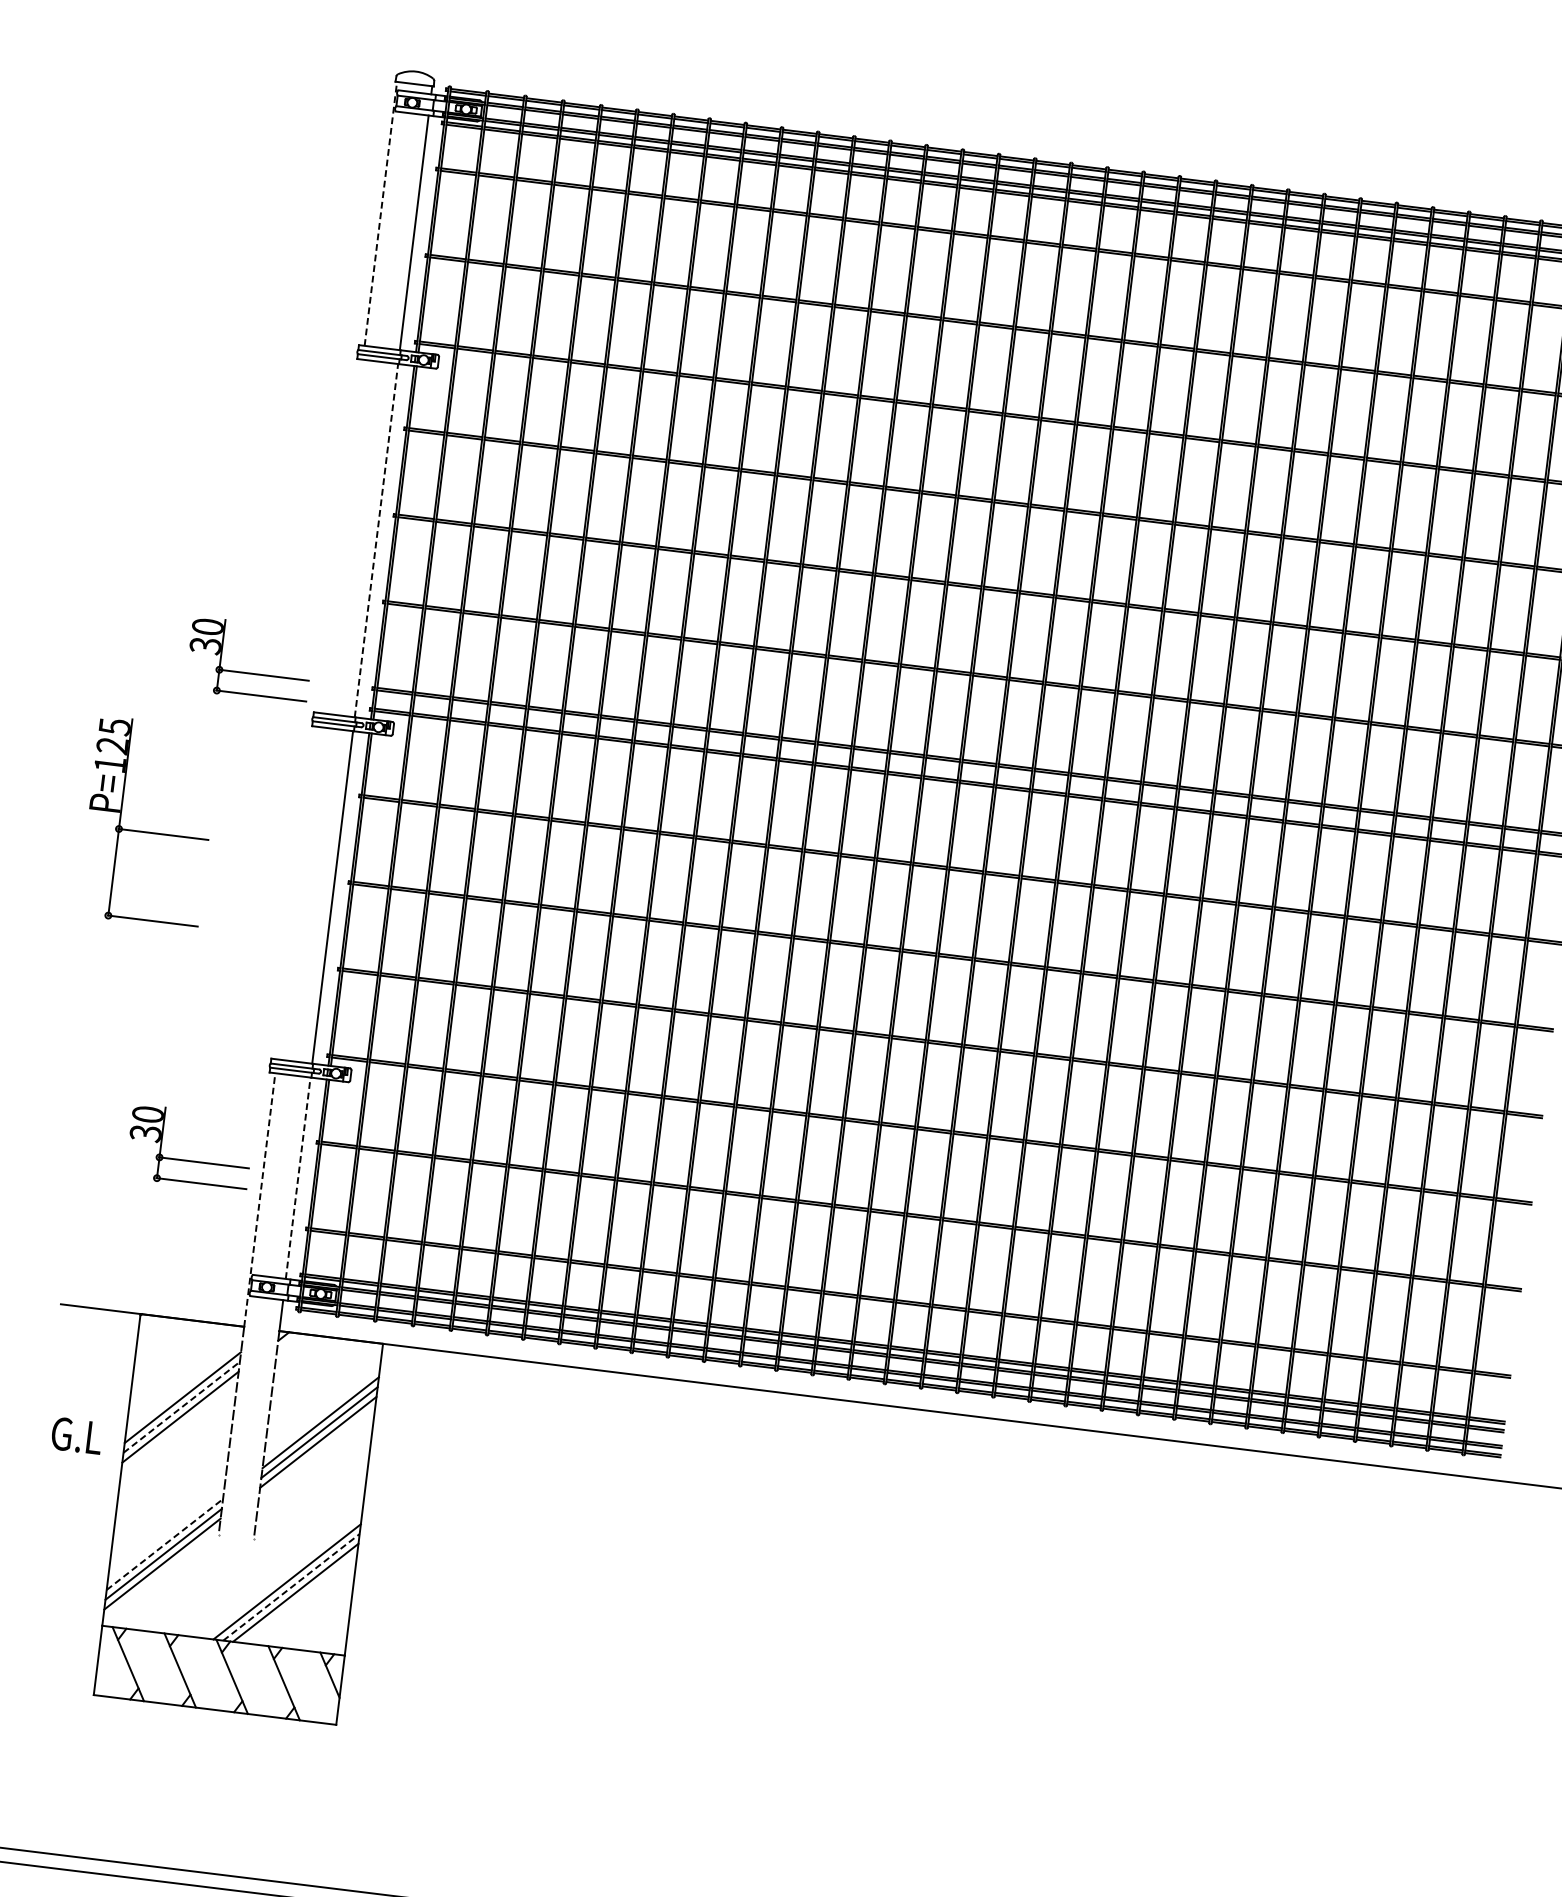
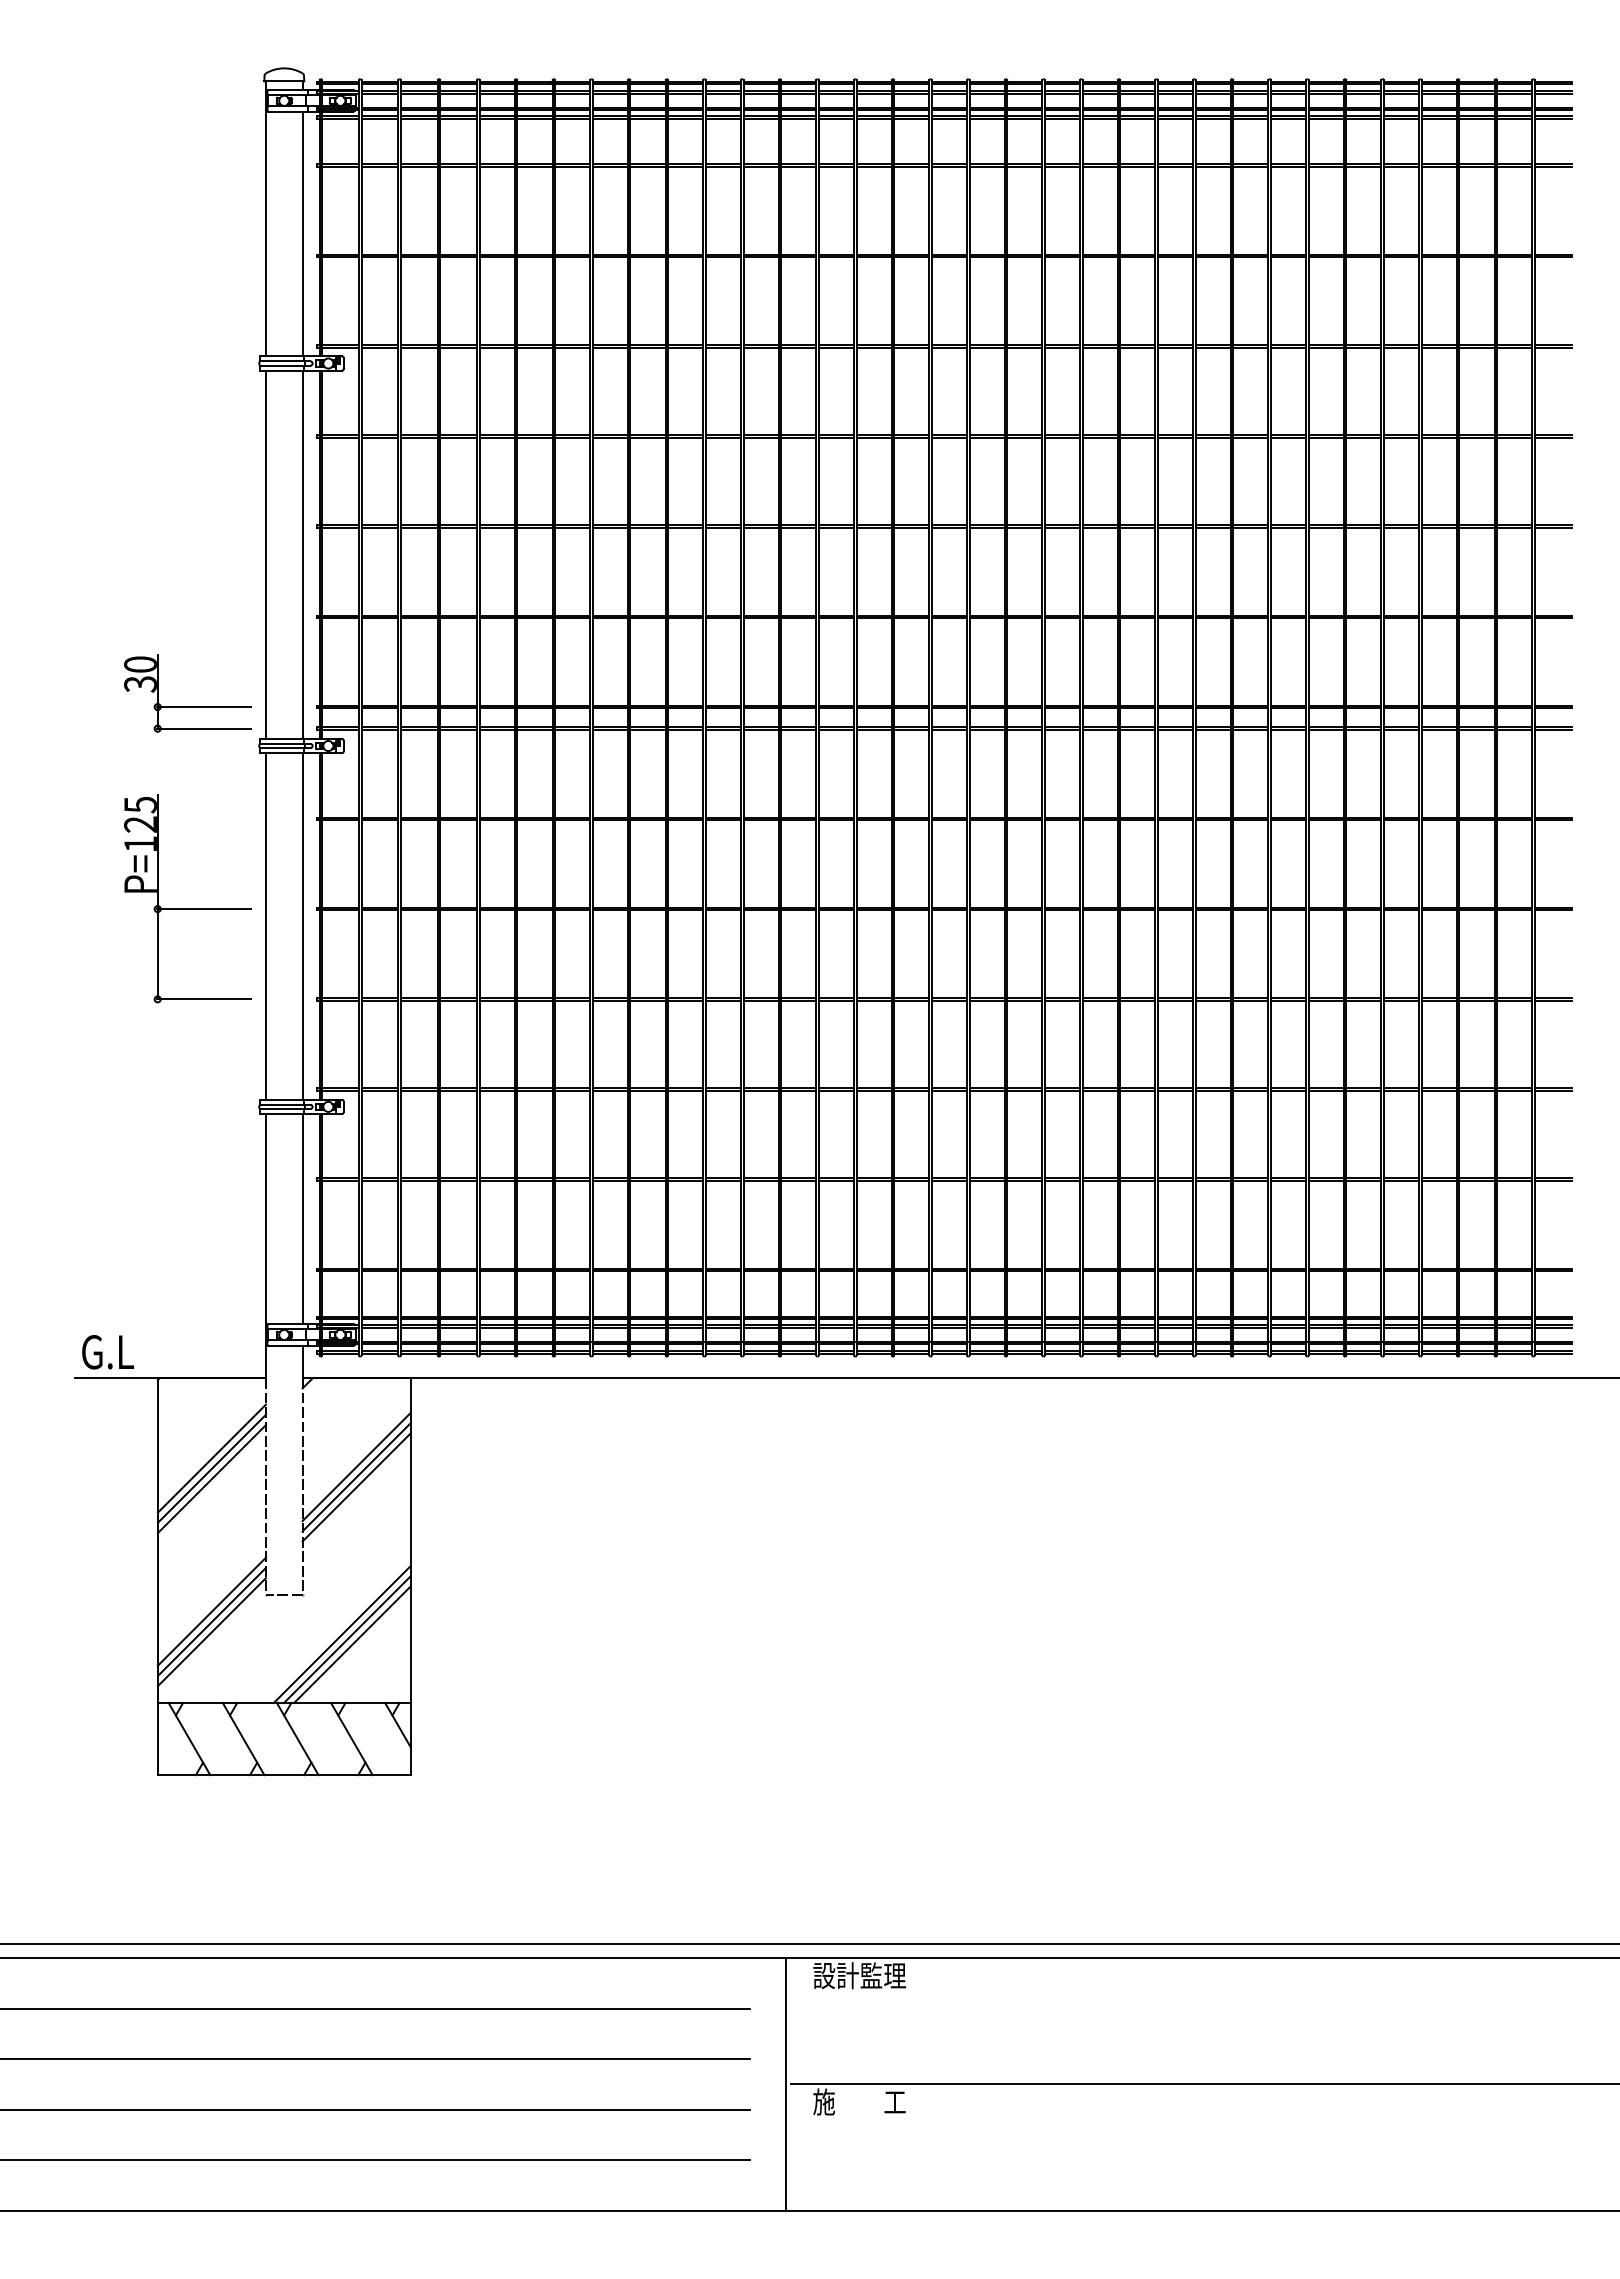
line: (380, 213) -> (265, 218), dashed -> solid
line: (340, 536) -> (265, 554), added
line: (376, 540) -> (302, 554), dashed -> solid
part: (147, 831) -> (187, 908), moved
line: (297, 893) -> (265, 926), added
part: (188, 1160) -> (187, 1214), removed
line: (298, 1177) -> (302, 1218), dashed -> solid
line: (259, 1199) -> (265, 1245), dashed -> solid
line: (182, 1407) -> (212, 1468), dashed -> solid
text: (77, 1436) -> (108, 1352), moved
line: (235, 1536) -> (283, 1594), added
line: (165, 1544) -> (212, 1611), dashed -> solid
line: (291, 1587) -> (347, 1639), dashed -> solid

